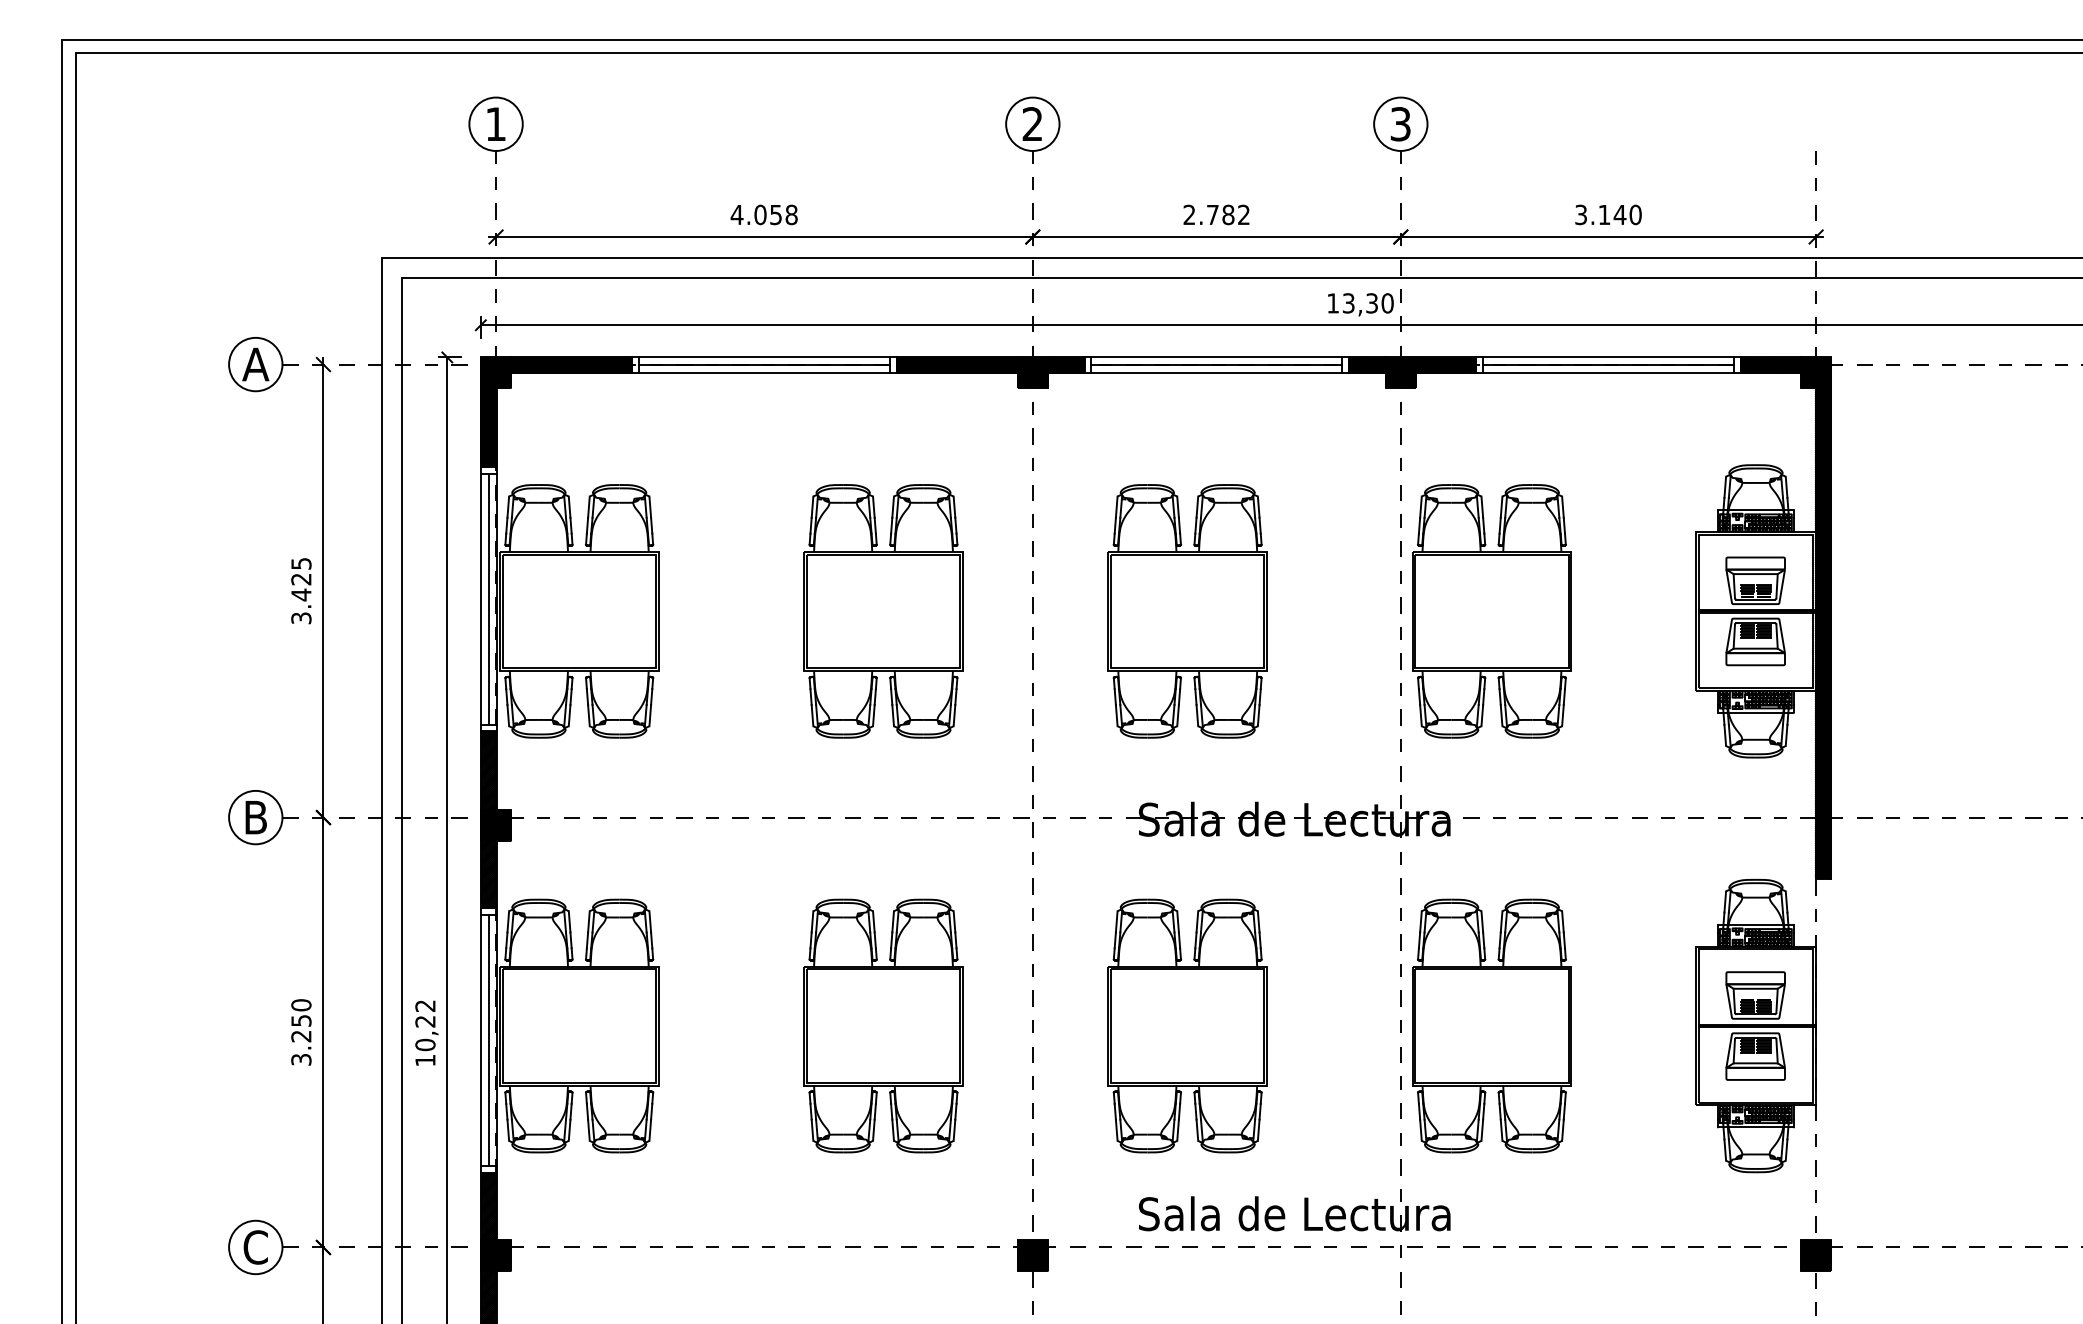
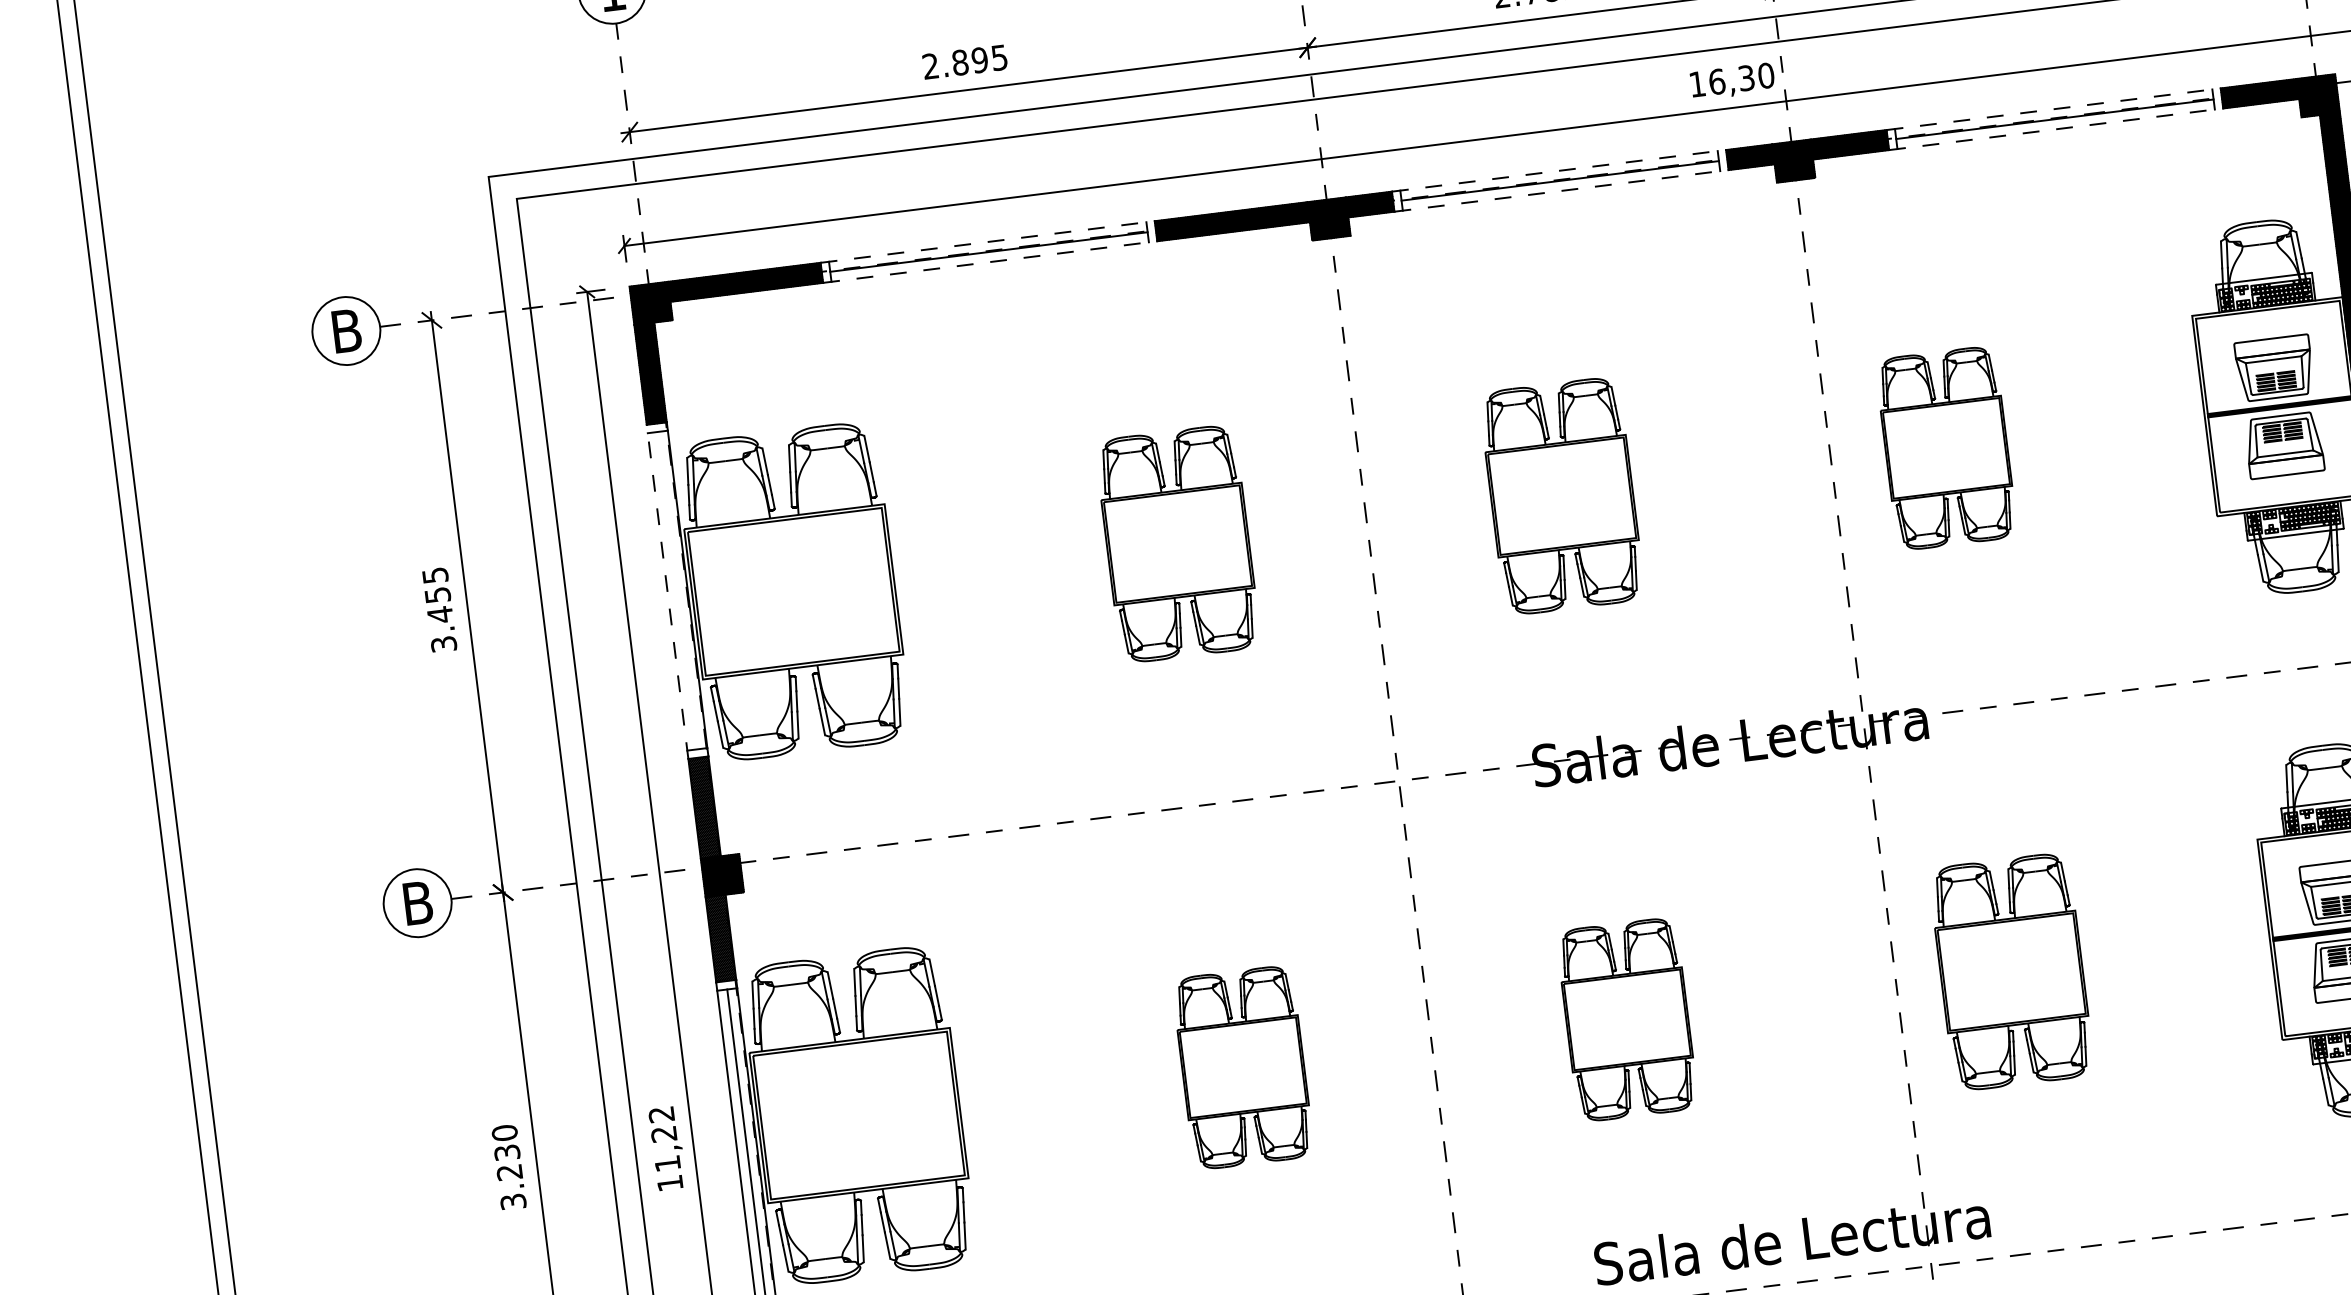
text: (763, 214) -> (964, 61), 4.058 -> 2.895
text: (1348, 303) -> (1716, 82), 13,30 -> 16,30
line: (764, 357) -> (987, 242), solid -> dashed
line: (1217, 357) -> (1559, 170), solid -> dashed
line: (1608, 357) -> (2053, 109), solid -> dashed
text: (255, 364) -> (346, 331), A -> B
line: (764, 373) -> (990, 262), solid -> dashed
line: (1217, 373) -> (1562, 191), solid -> dashed
line: (1608, 373) -> (2056, 129), solid -> dashed
text: (301, 579) -> (437, 595), 3.425 -> 3.455
line: (480, 598) -> (667, 591), solid -> dashed
line: (488, 598) -> (677, 589), removed
part: (883, 611) -> (1178, 544), size x0.7
part: (1187, 611) -> (1561, 496), size x0.7
part: (1491, 611) -> (1945, 448), size x0.6
text: (300, 1020) -> (506, 1152), 3.250 -> 3.230
part: (883, 1025) -> (1243, 1067), size x0.6
part: (1187, 1025) -> (1627, 1019), size x0.6
part: (1491, 1025) -> (2011, 971), size x0.7
text: (425, 1044) -> (667, 1163), 10,22 -> 11,22

